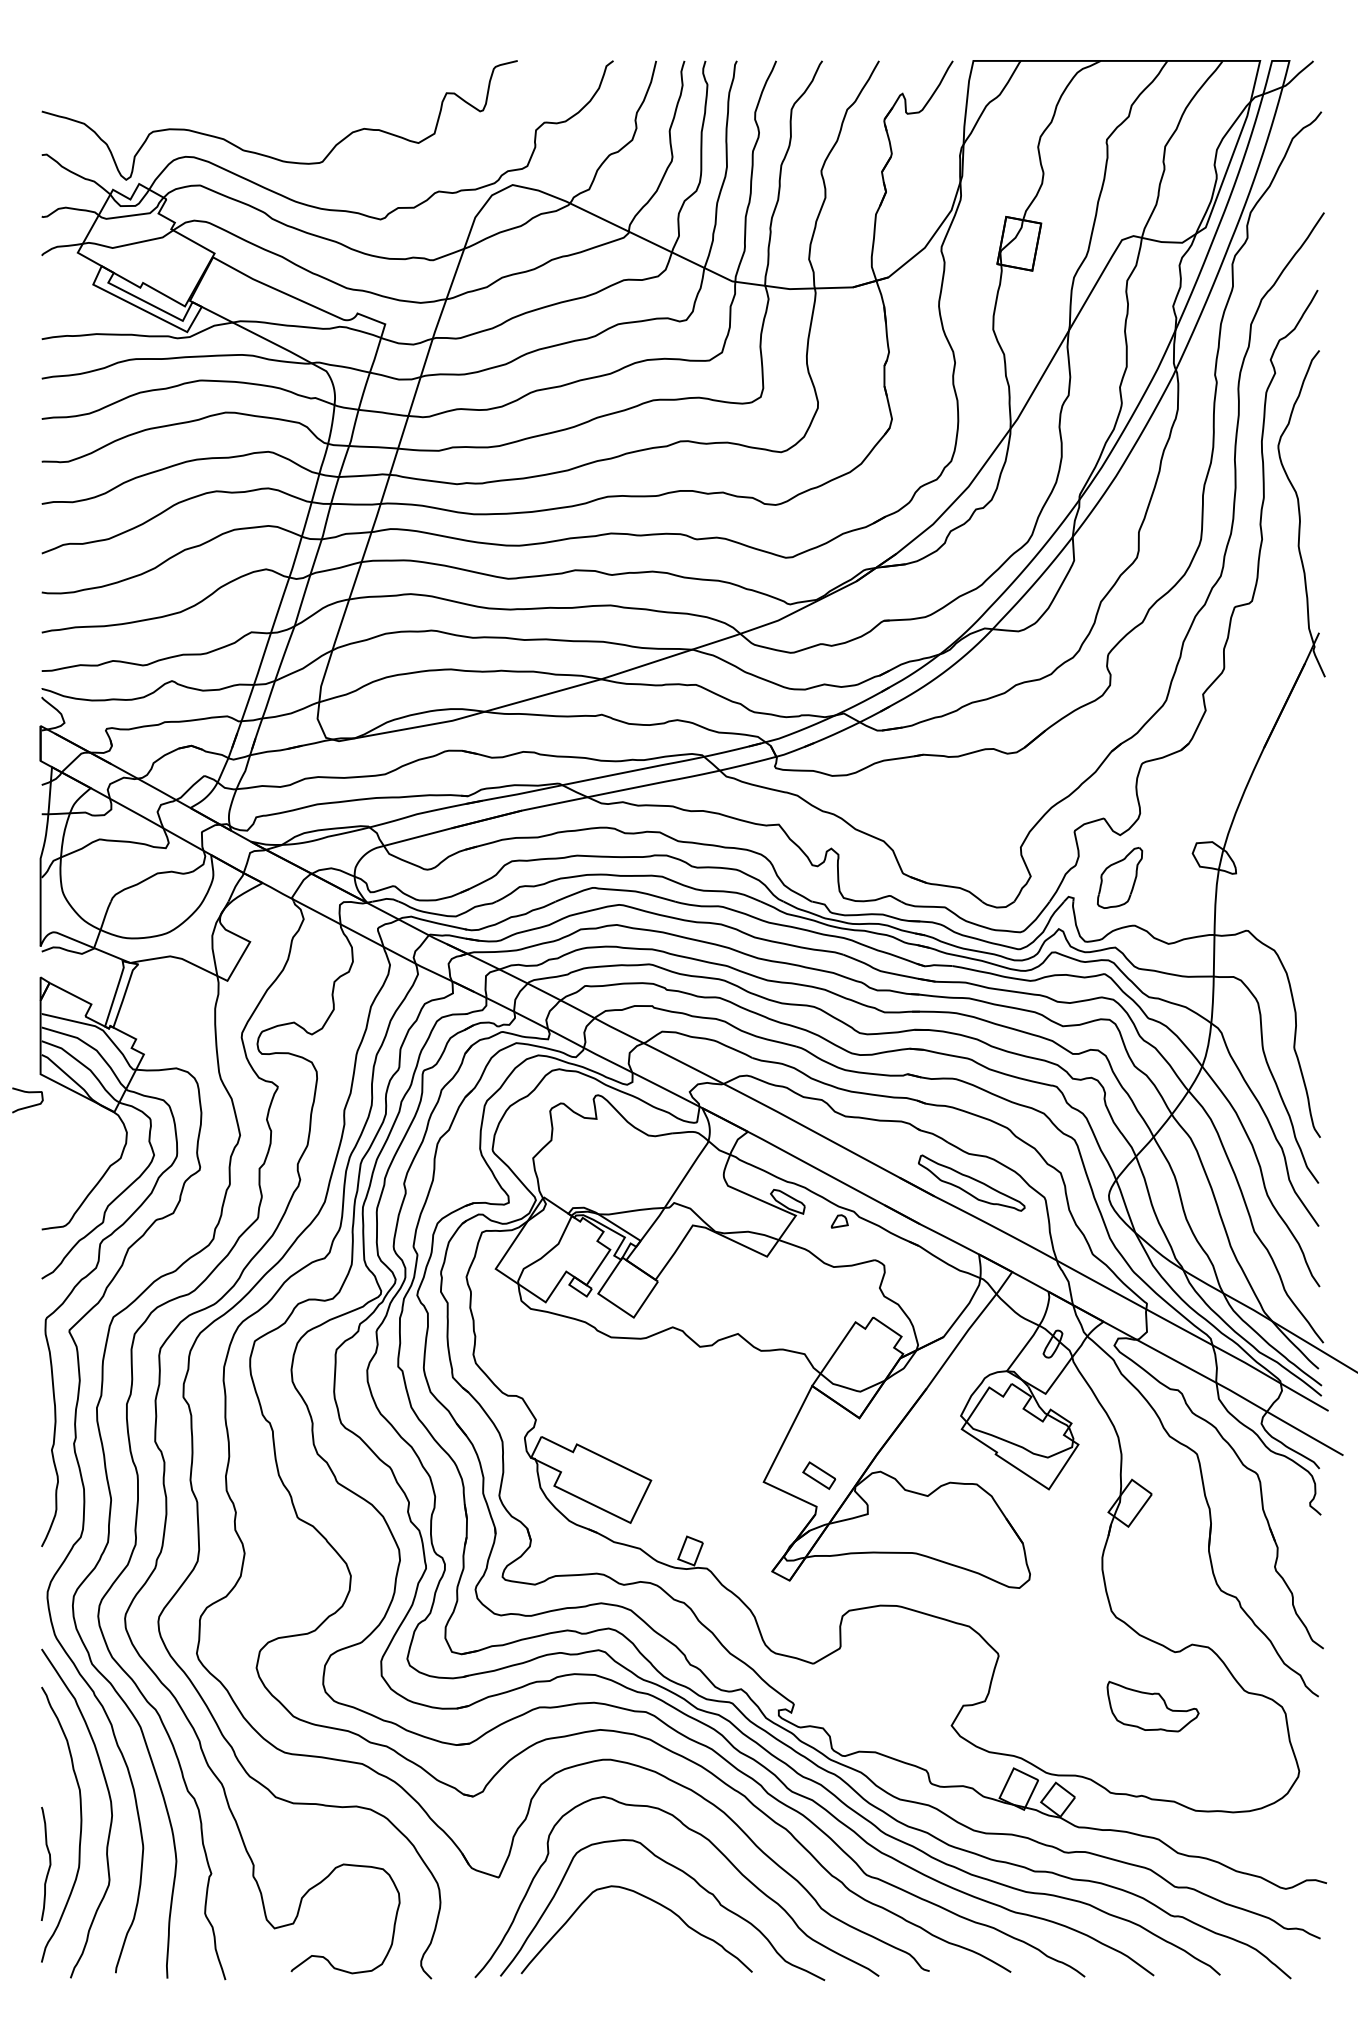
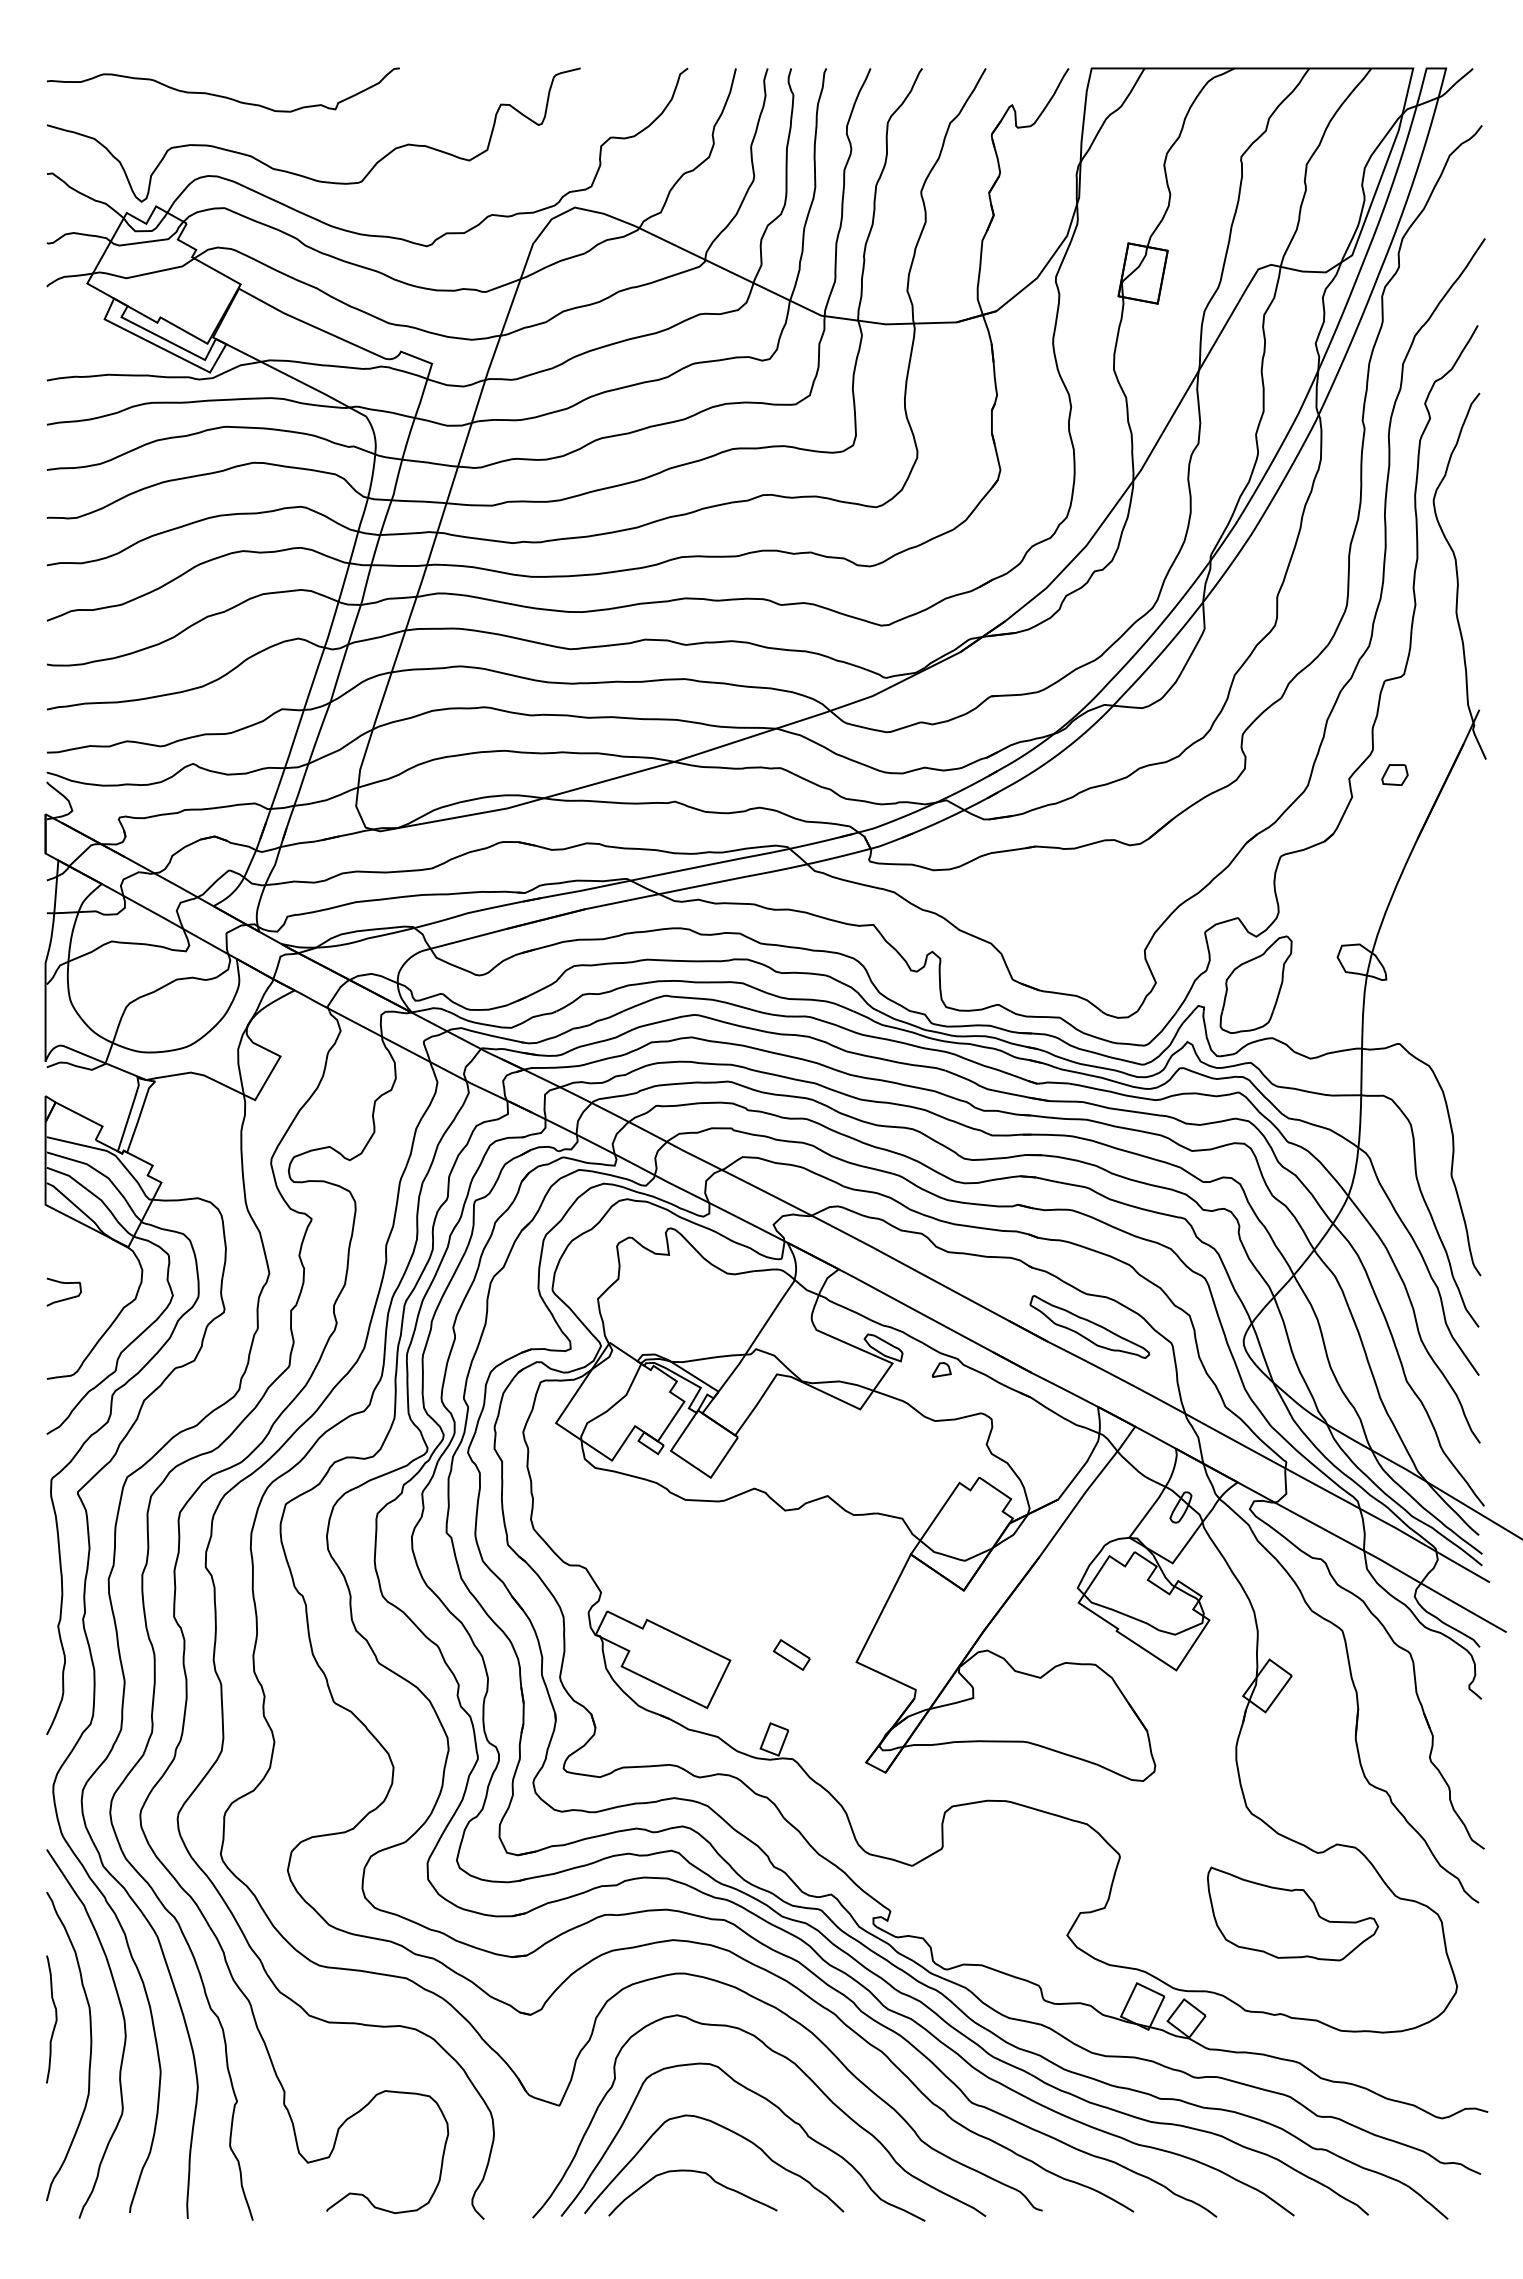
curve: (198, 85) -> (222, 95), added
part: (1243, 691) -> (1394, 775), added
part: (1119, 877) -> (1255, 984), size x1.43
curve: (28, 1106) -> (64, 1298), moved
part: (818, 1475) -> (791, 1654), moved
part: (1153, 1706) -> (1293, 1913), size x1.67
curve: (49, 1864) -> (55, 2019), moved
curve: (619, 1937) -> (694, 2172), added

